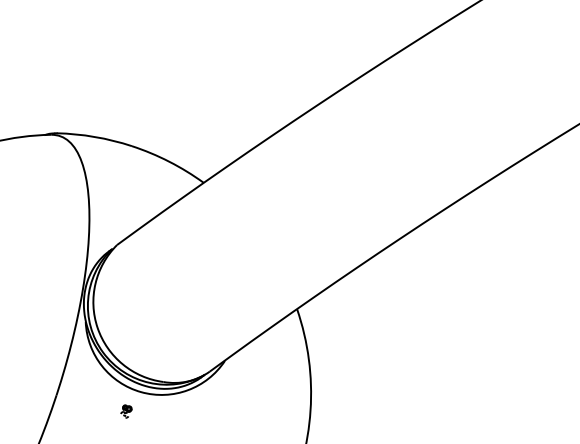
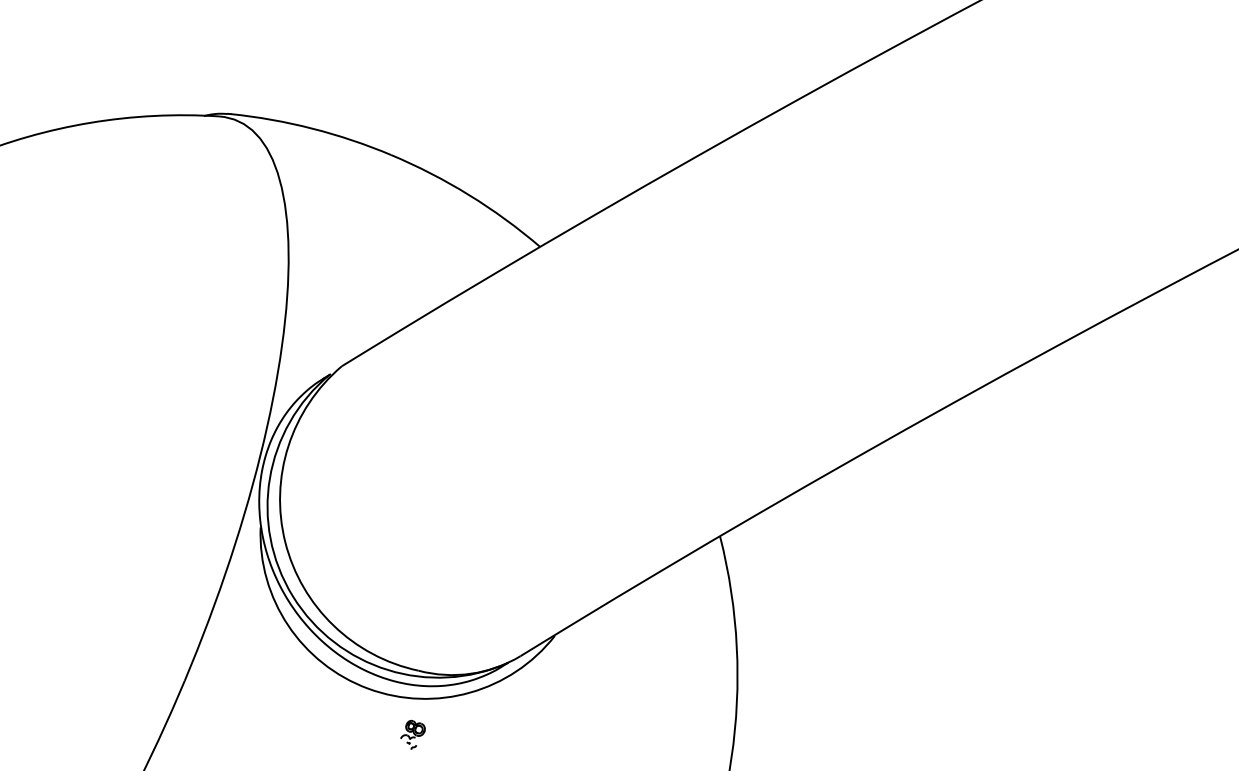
part: (126, 411) -> (413, 734), moved

